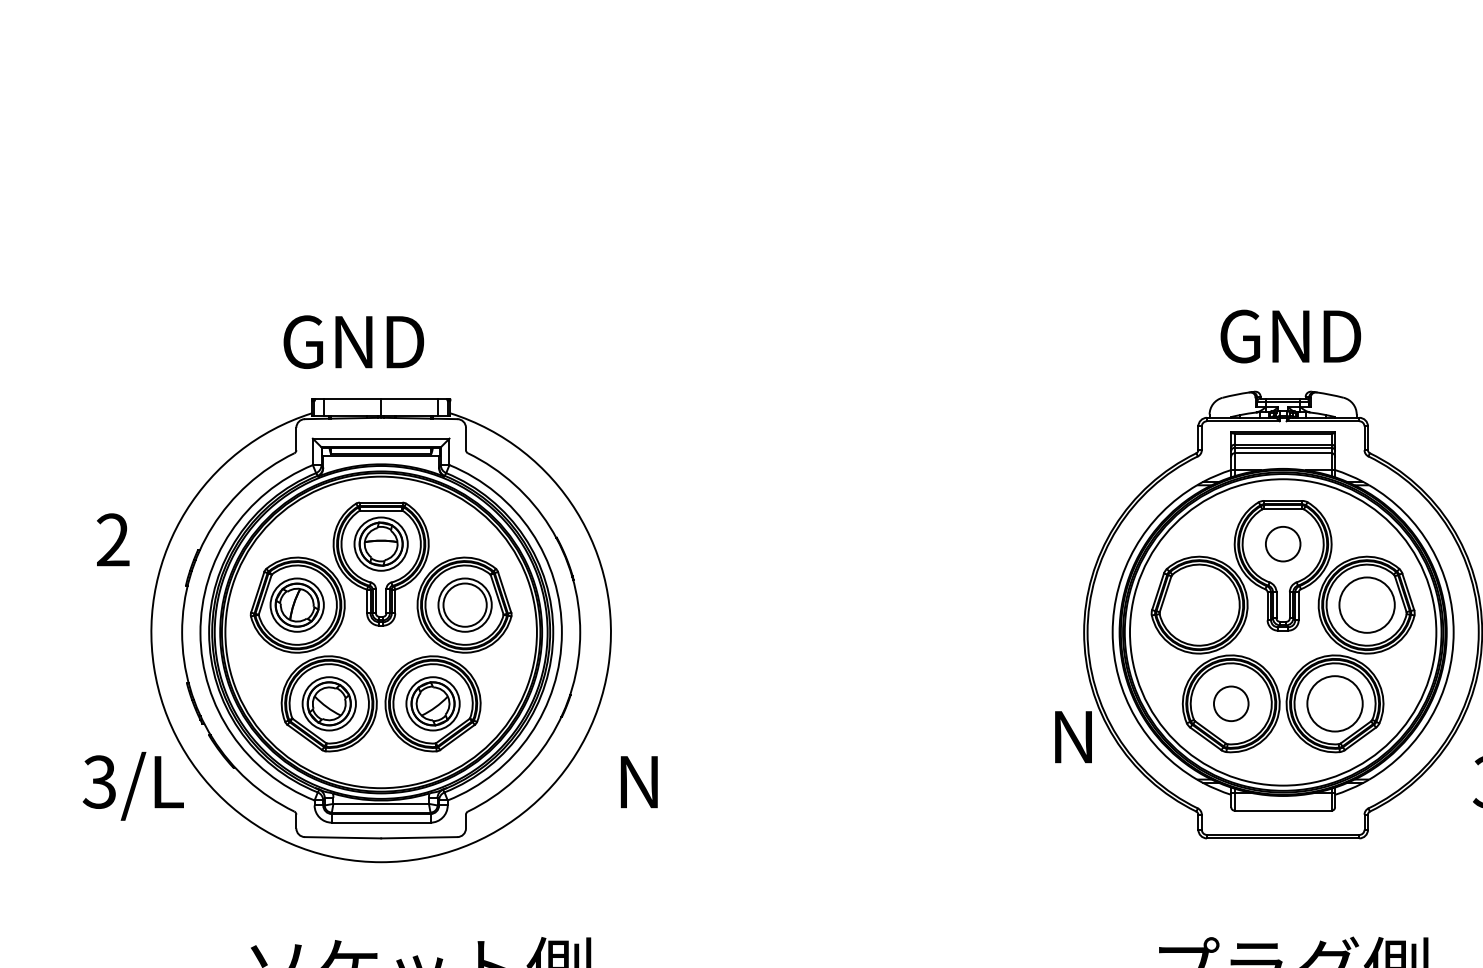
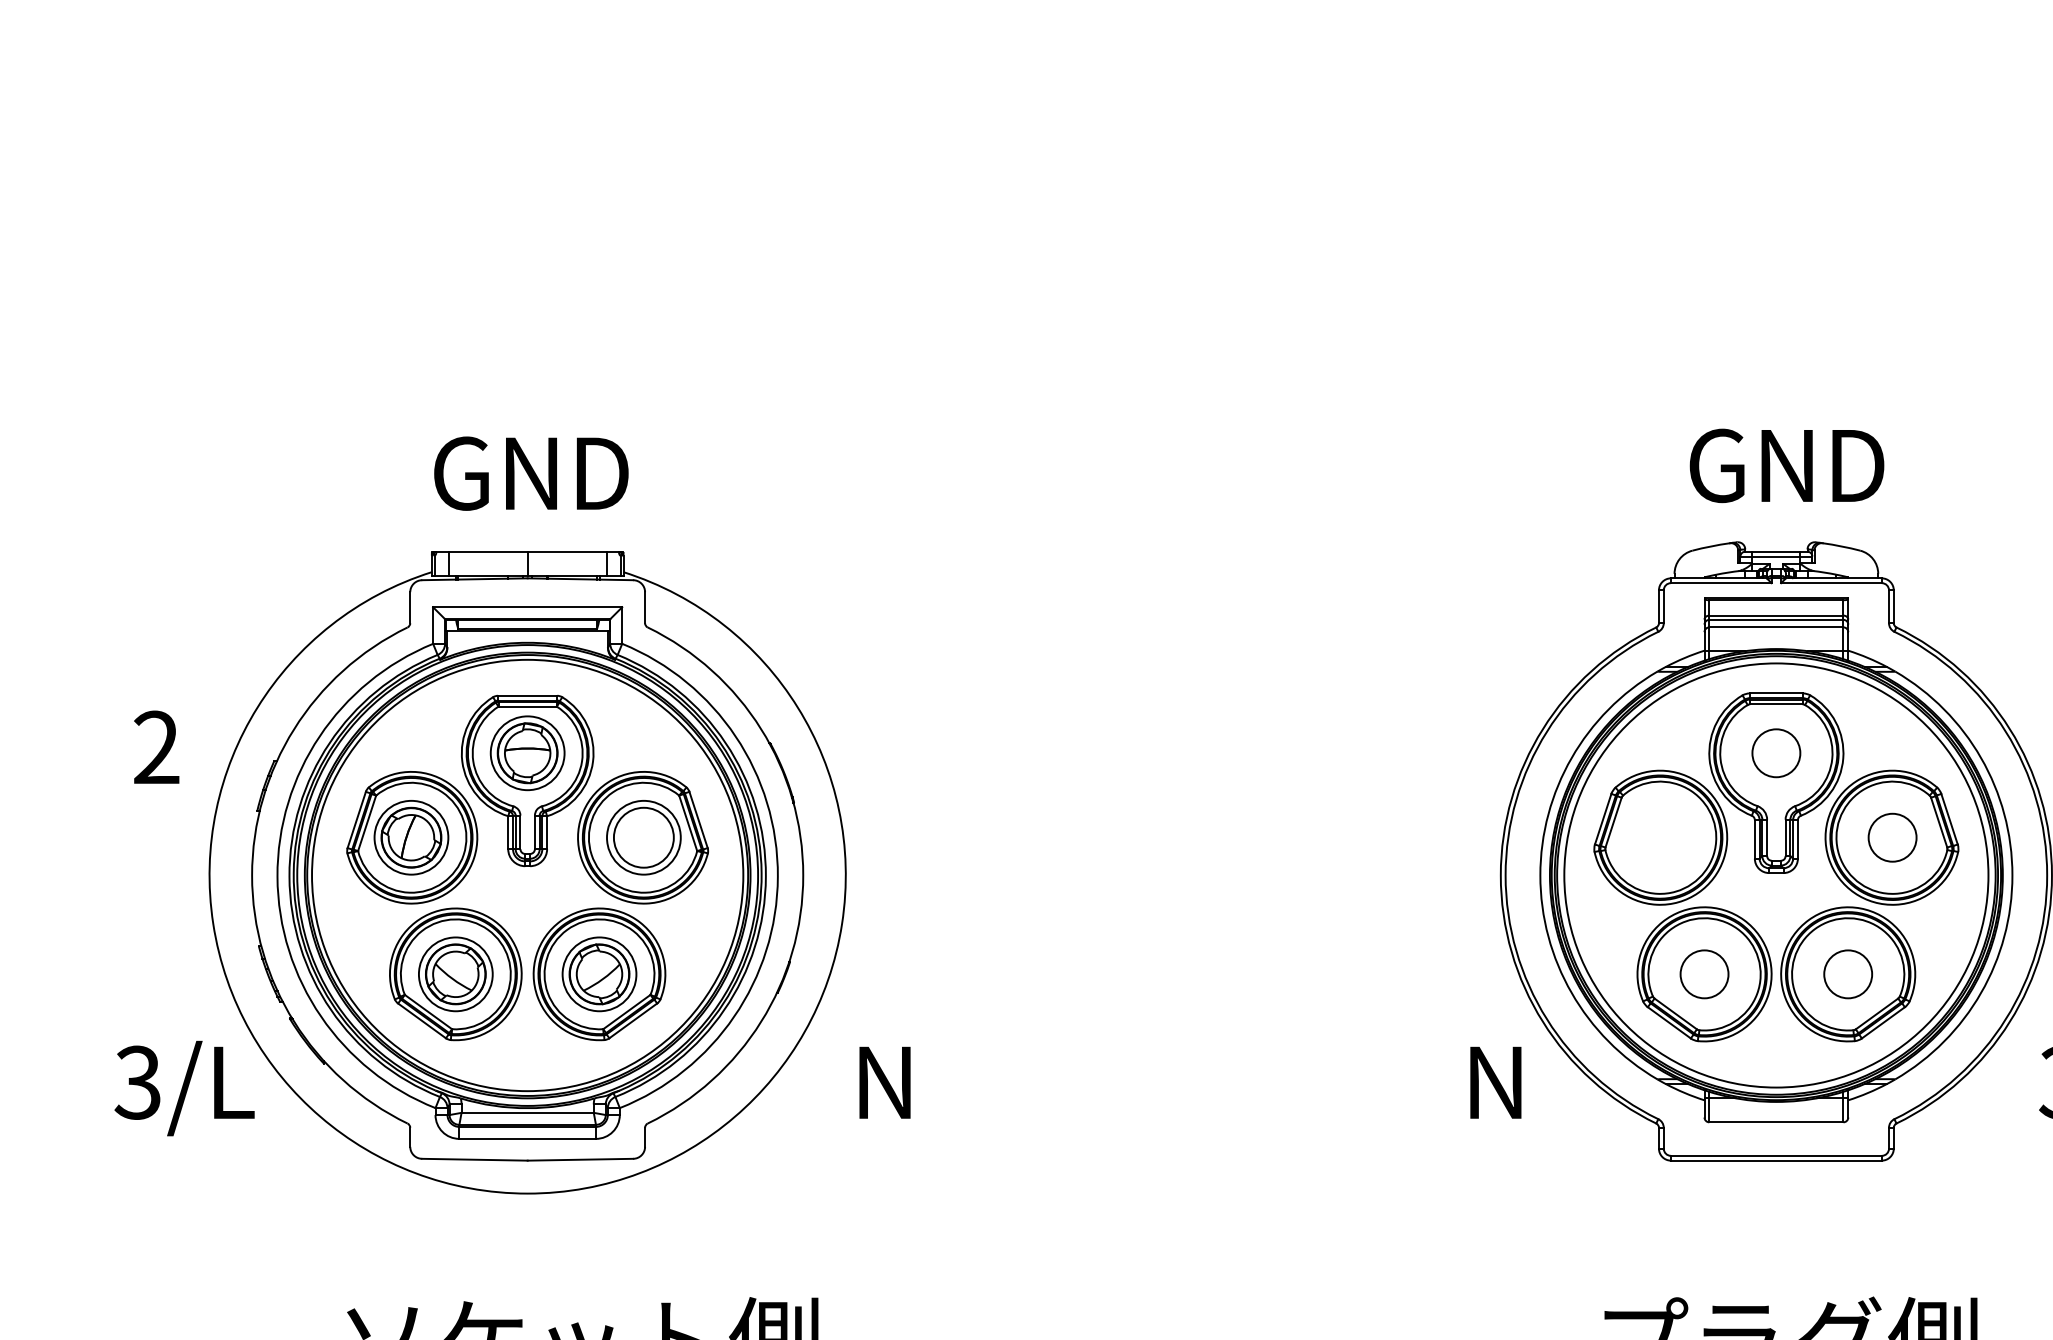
text: (353, 341) -> (530, 472), moved
circle: (1366, 604) -> (1891, 836), size x0.62
circle: (1334, 703) -> (1847, 973), size x0.62
text: (1073, 737) -> (1495, 1083), moved

